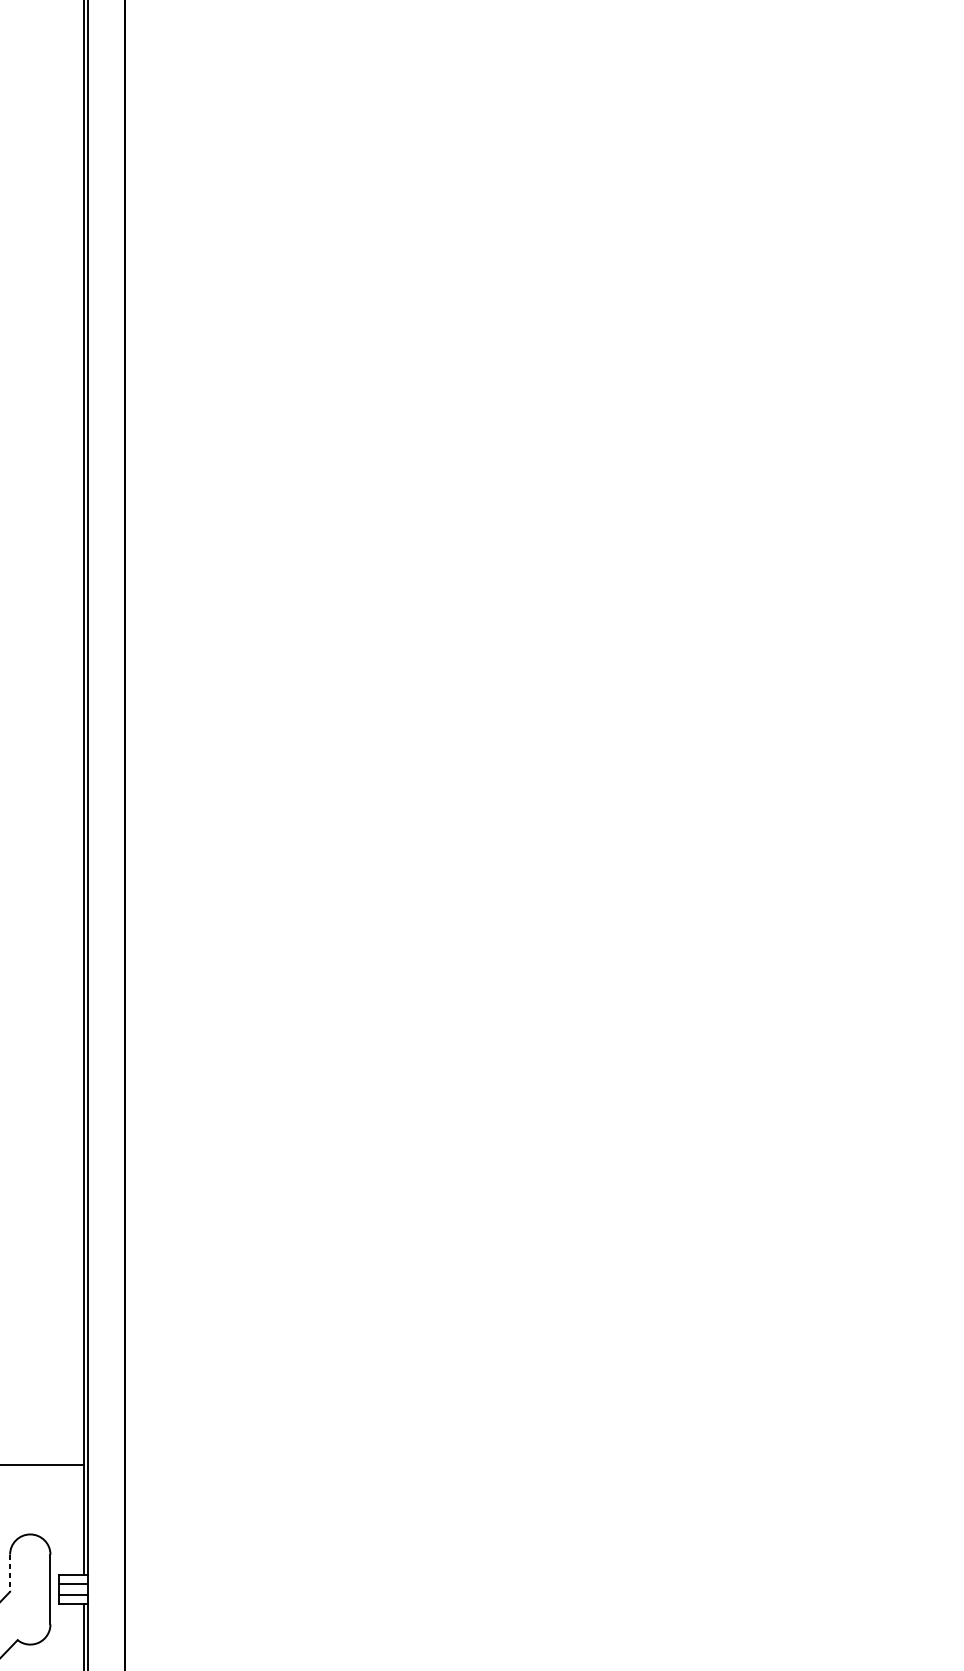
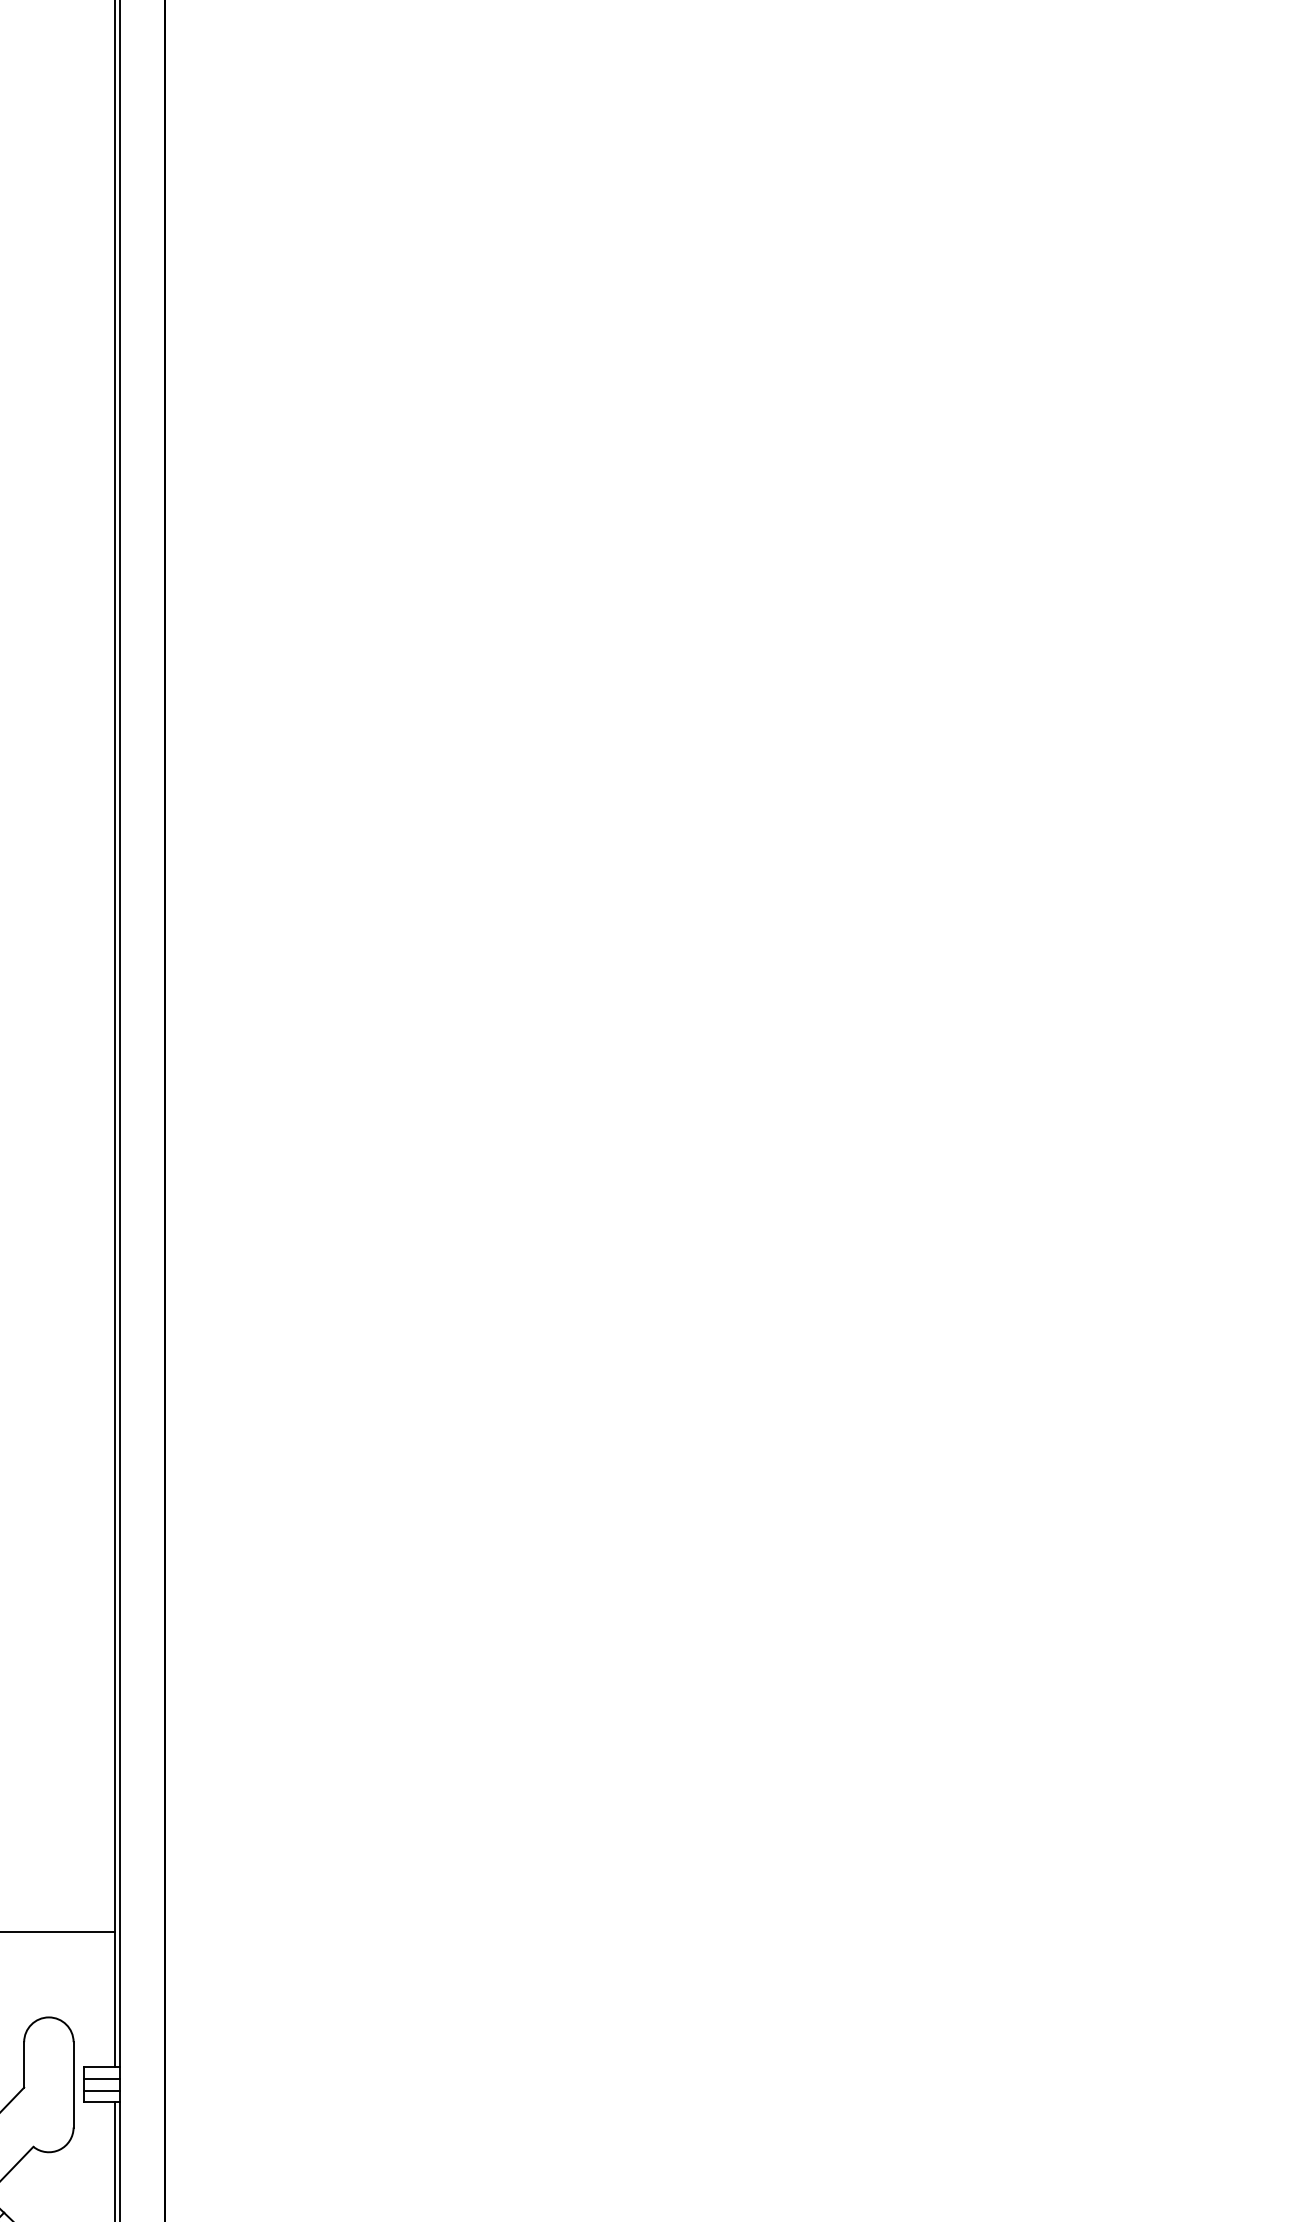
line: (10, 1572) -> (24, 2064), dashed -> solid

